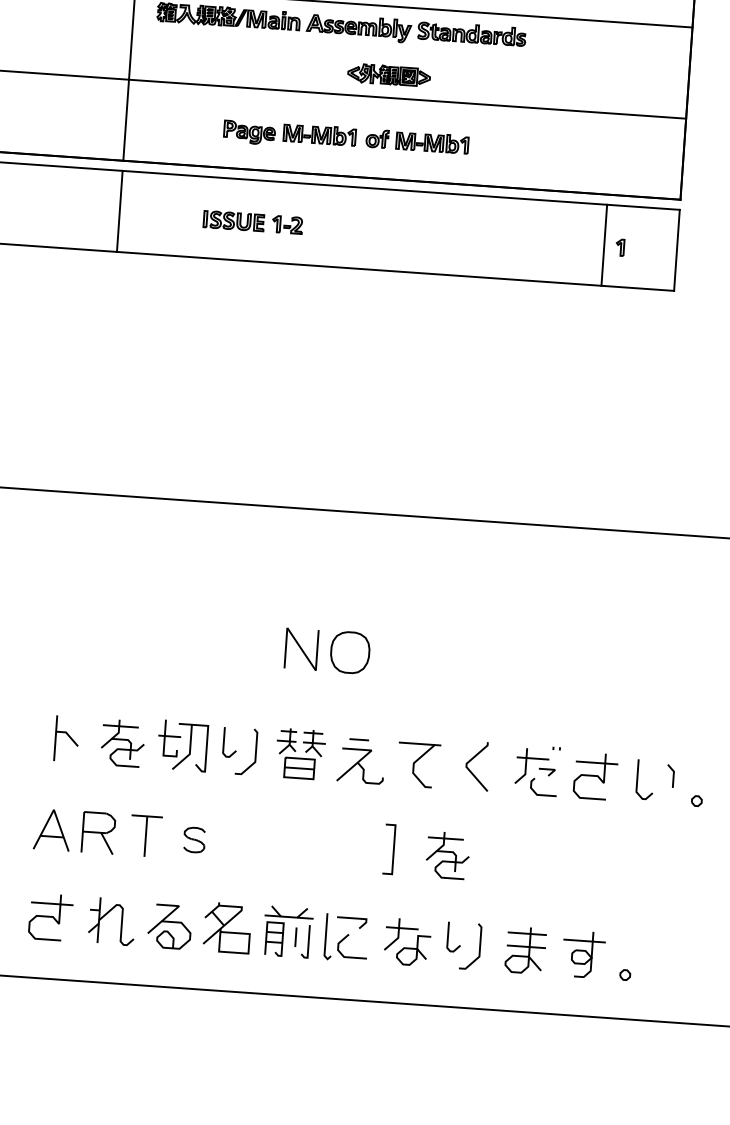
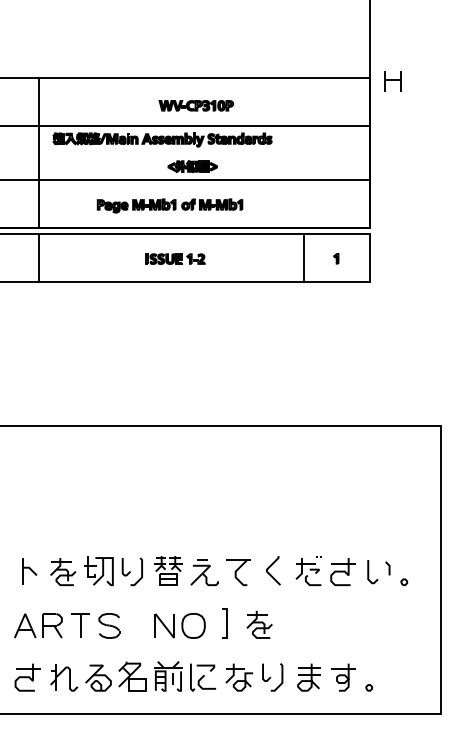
part: (253, 221) -> (175, 258), moved
line: (603, 245) -> (303, 258), moved
part: (326, 650) -> (179, 625), moved
part: (194, 839) -> (109, 625), size x1.67

